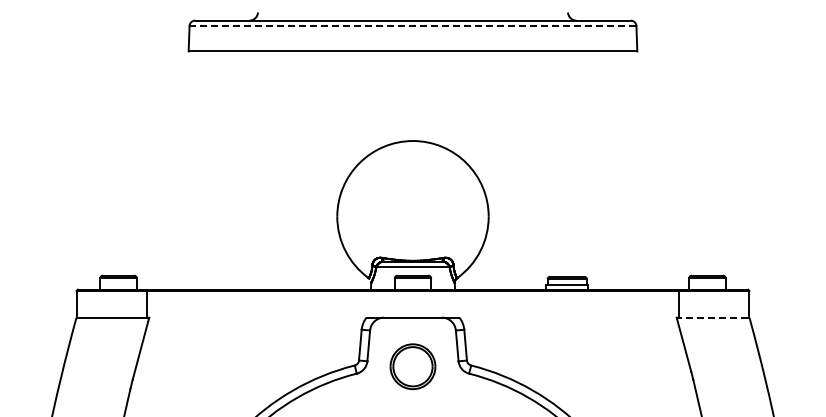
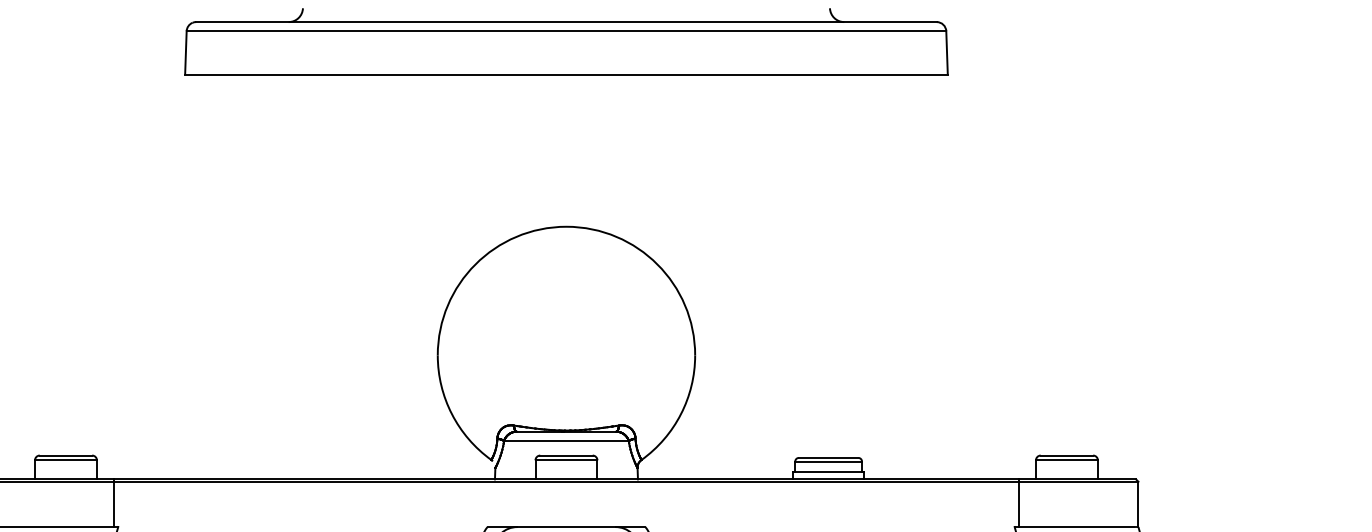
line: (412, 26) -> (565, 32), dashed -> solid
line: (712, 317) -> (1075, 526), dashed -> solid

